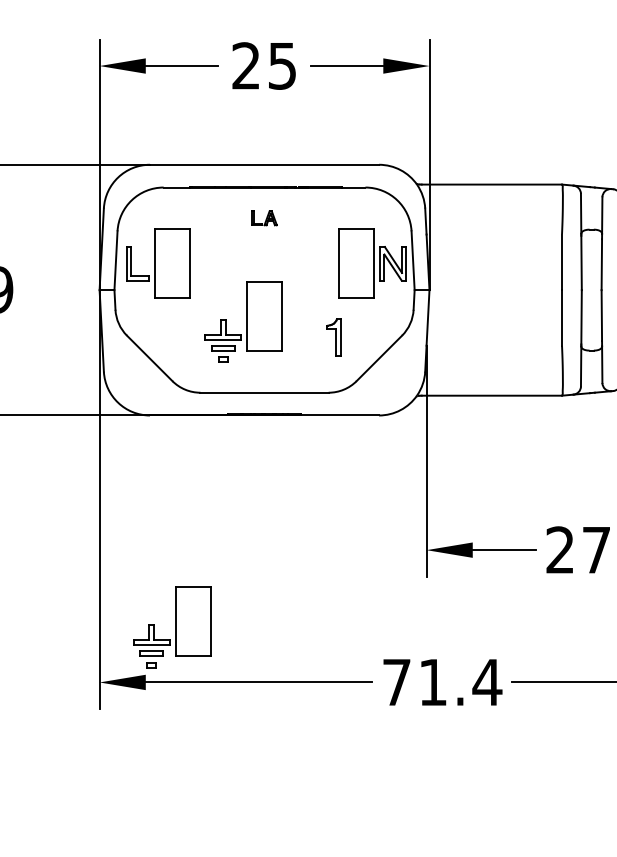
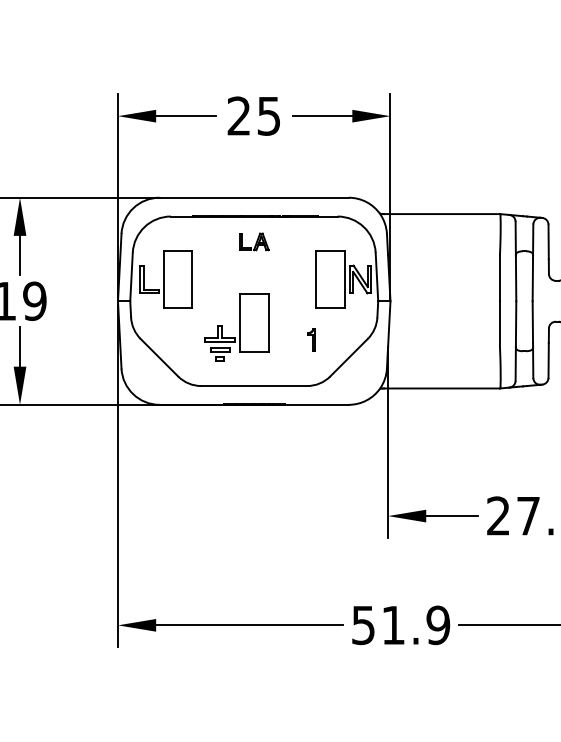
part: (264, 217) -> (254, 241), size x1.43
part: (333, 336) -> (311, 339), size x0.71
part: (171, 626) -> (177, 579), removed
text: (442, 682) -> (401, 625), 71.4 -> 51.9

